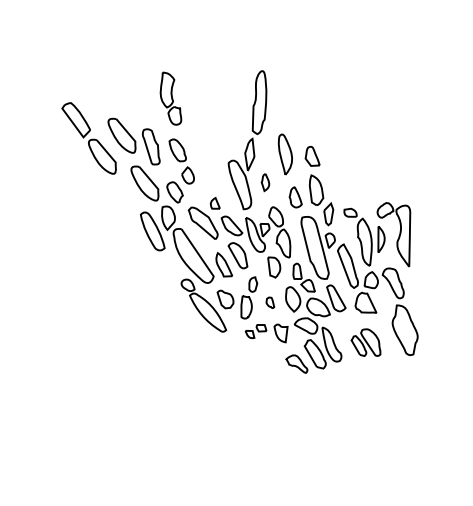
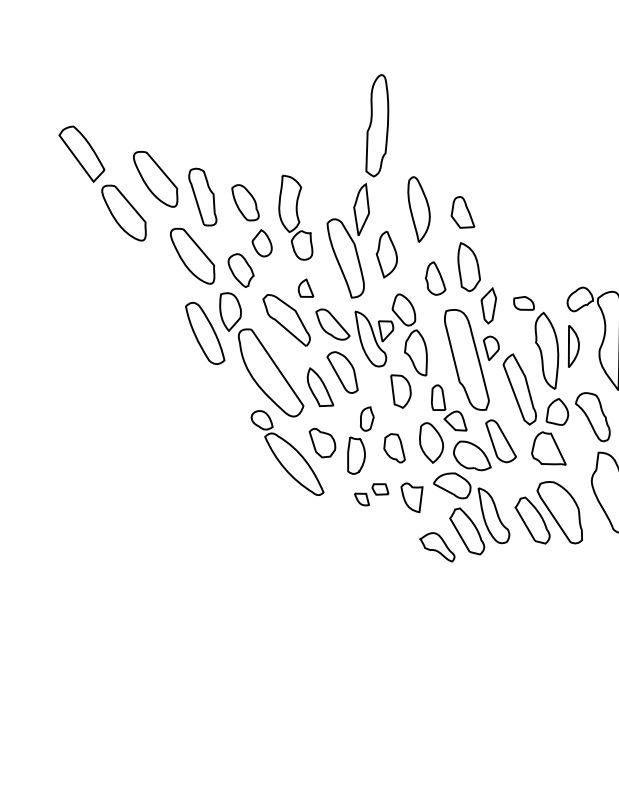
part: (170, 98) -> (295, 217), moved
part: (265, 182) -> (386, 254), size x1.67
part: (270, 302) -> (394, 447), size x1.67
part: (365, 342) -> (548, 512), size x1.43

